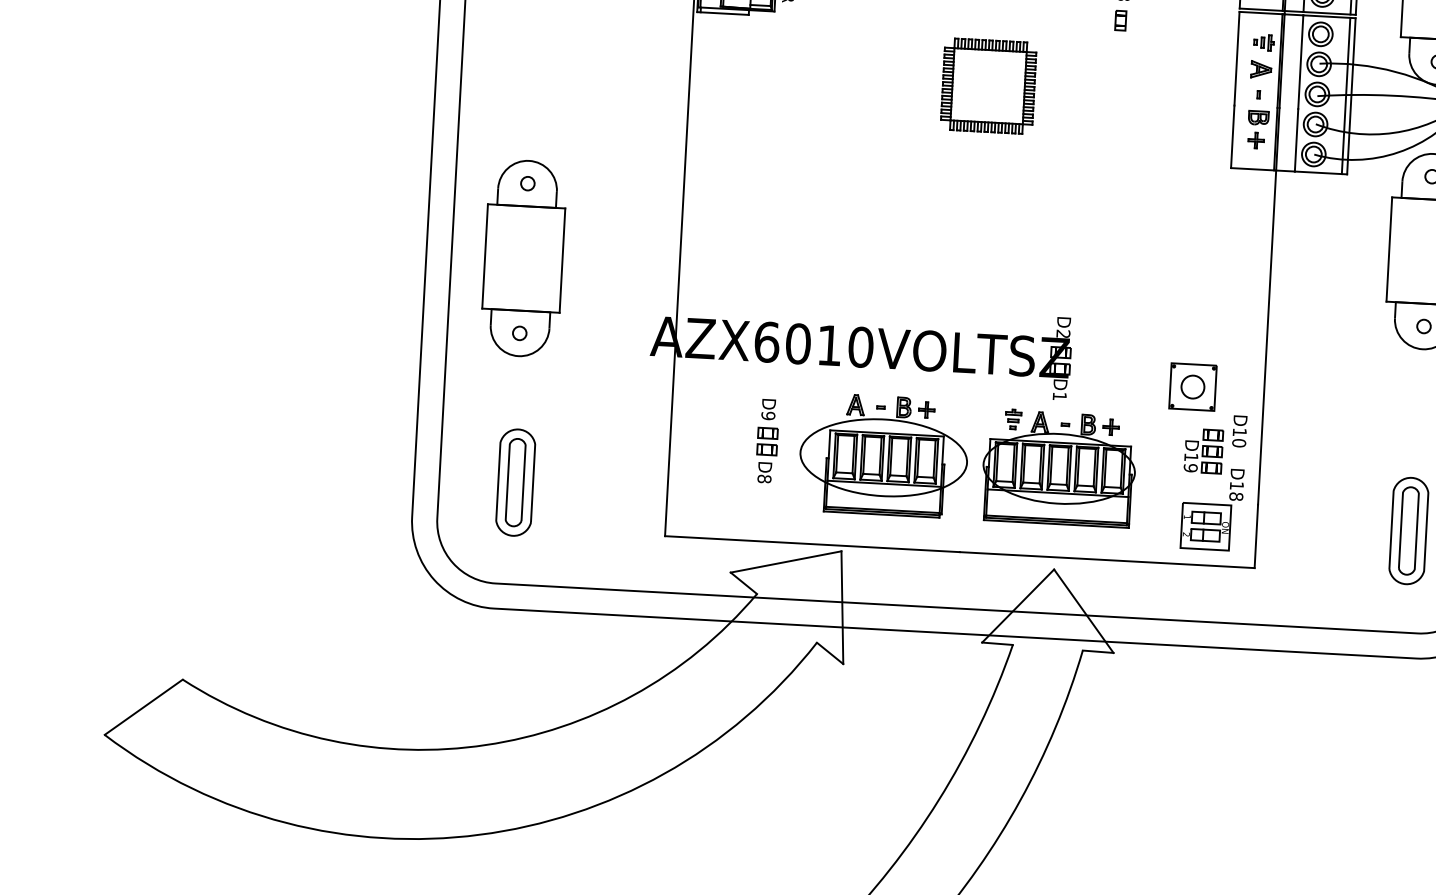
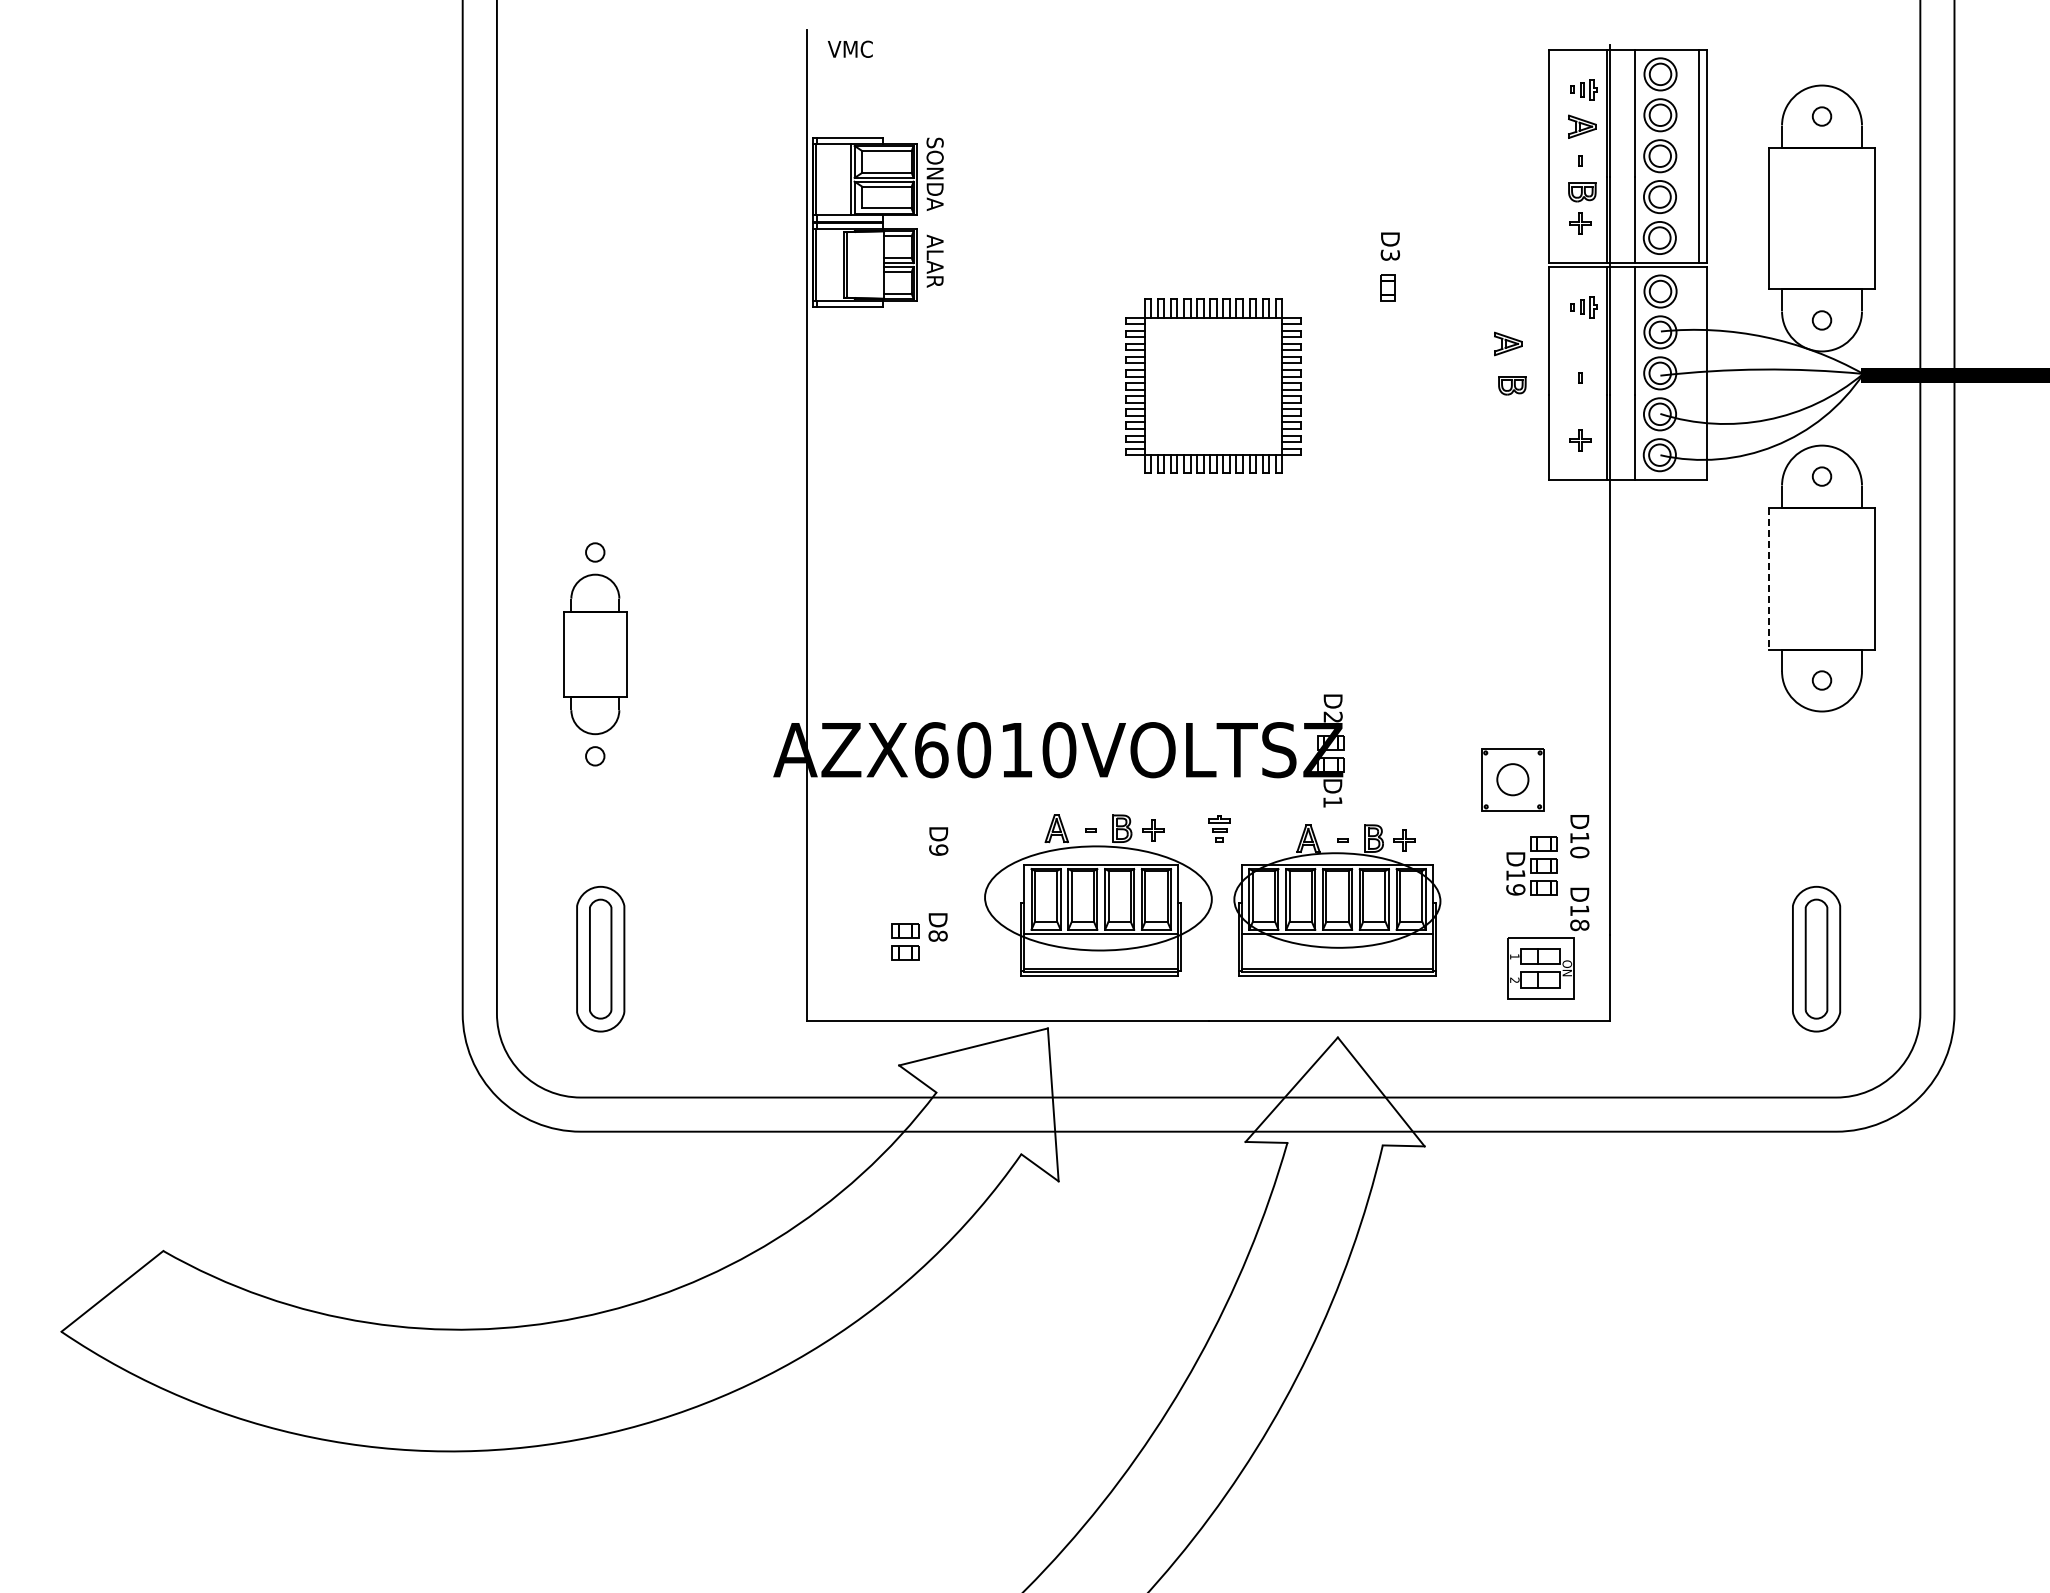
part: (1261, 69) -> (1508, 343), moved
part: (988, 86) -> (1213, 386), size x1.4
line: (1346, 96) -> (1699, 373), removed
part: (1258, 117) -> (1512, 385), moved
line: (1389, 249) -> (1769, 578), solid -> dashed
part: (524, 258) -> (595, 654), size x0.6
part: (1013, 419) -> (1219, 828), moved
part: (767, 441) -> (905, 941), moved

